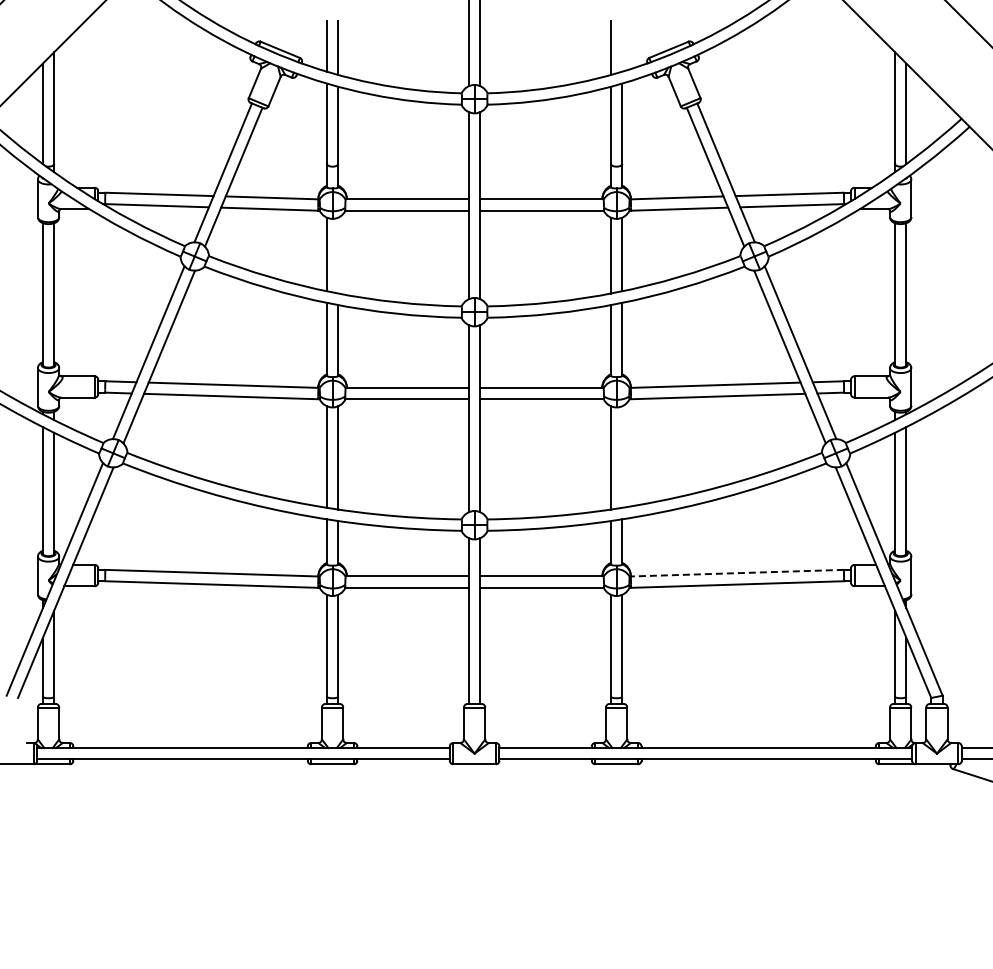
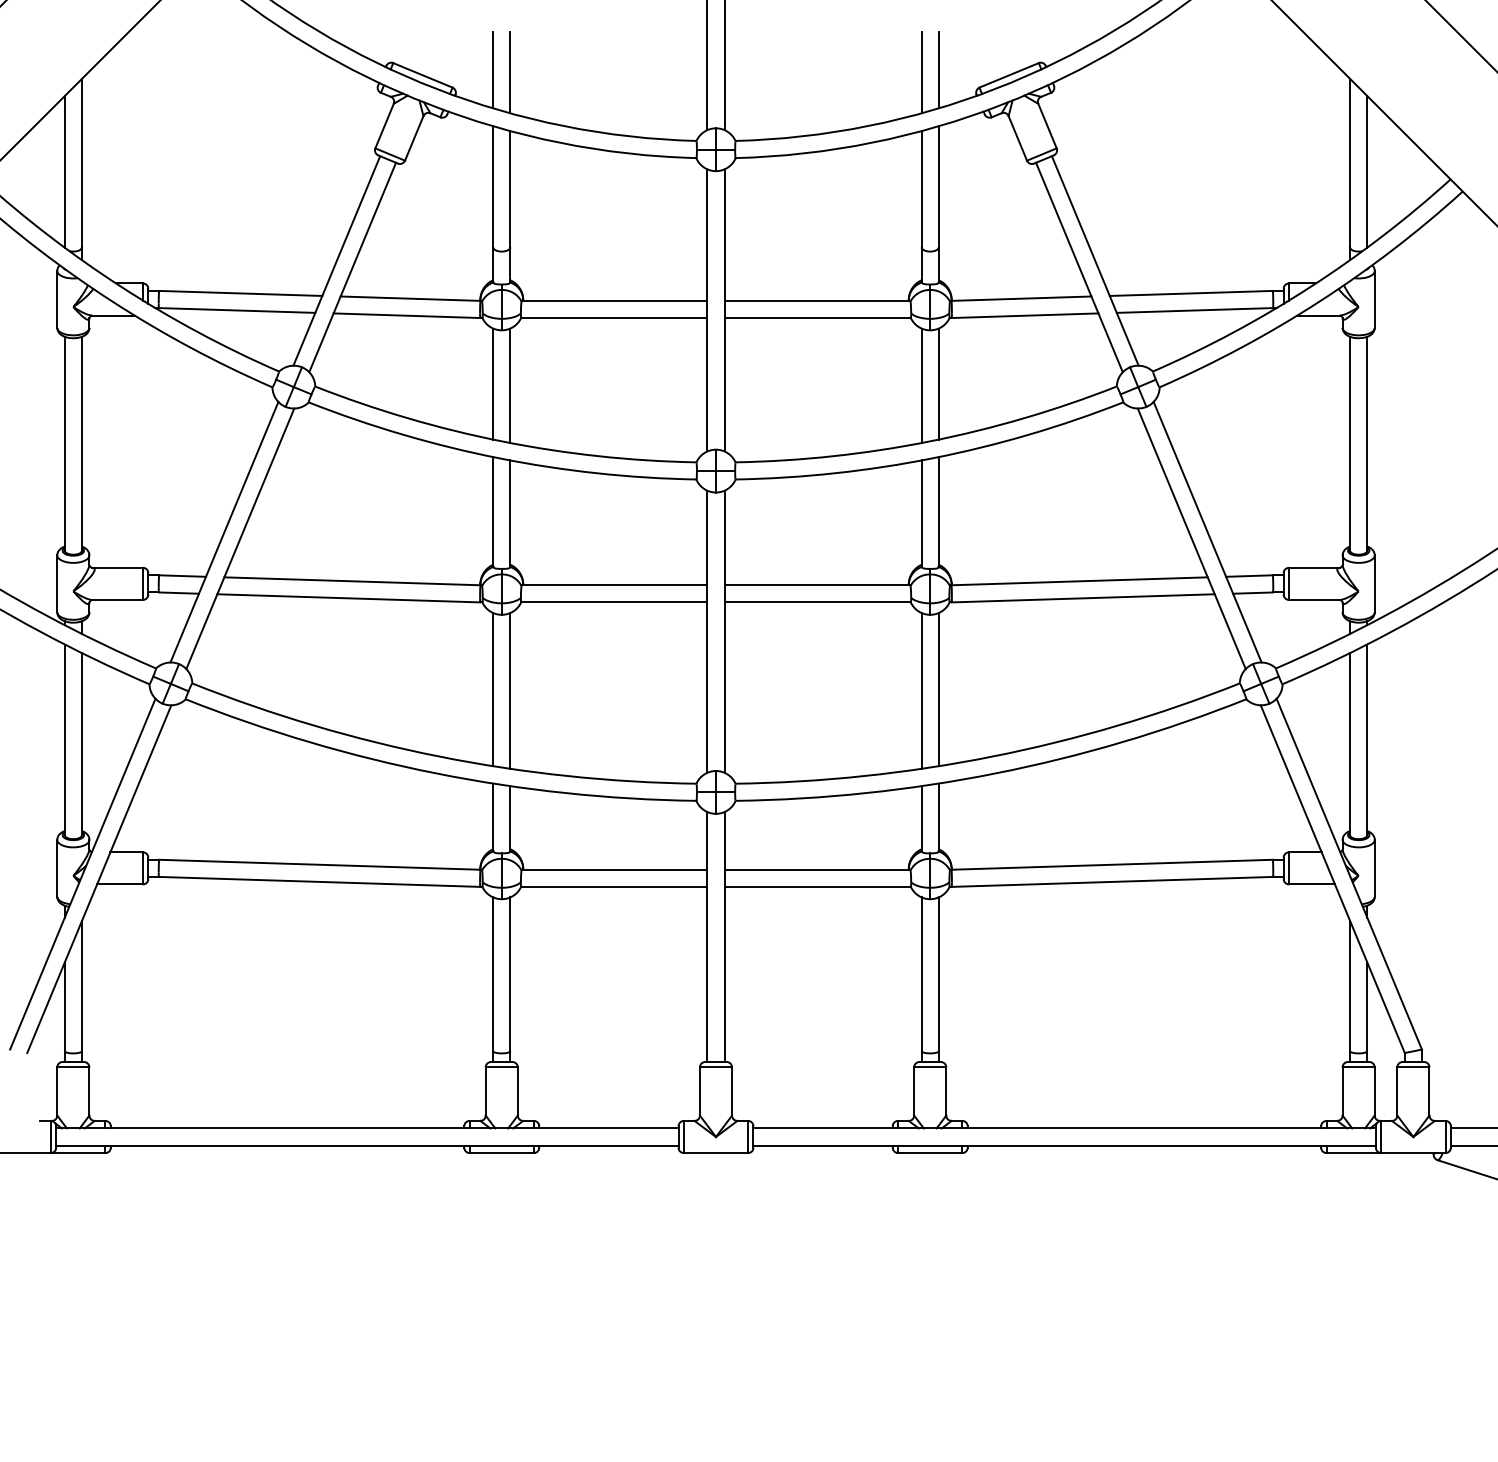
line: (622, 46) -> (939, 70), added
line: (338, 255) -> (510, 385), added
line: (622, 456) -> (939, 688), added
line: (737, 573) -> (1112, 865), dashed -> solid

